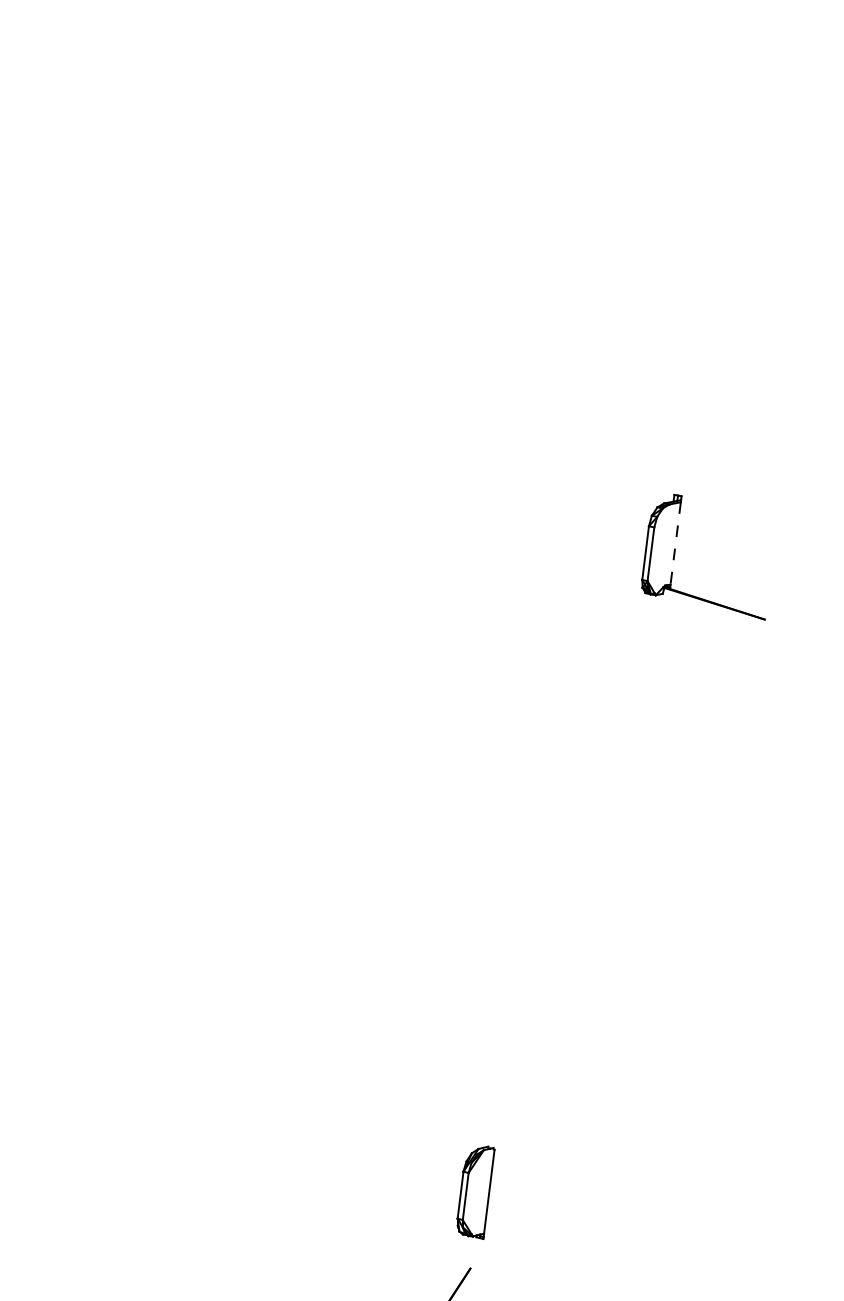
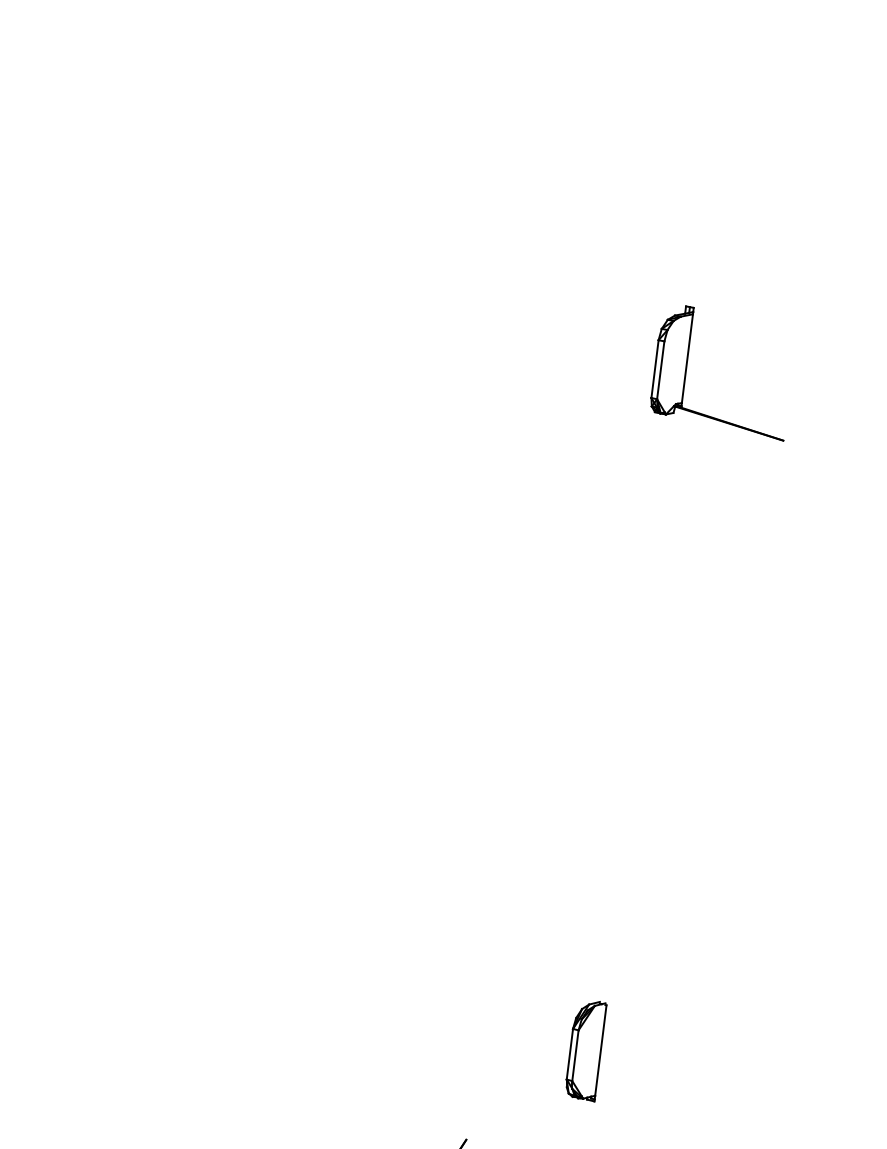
line: (675, 543) -> (687, 358), dashed -> solid
part: (475, 1192) -> (585, 1051), moved

